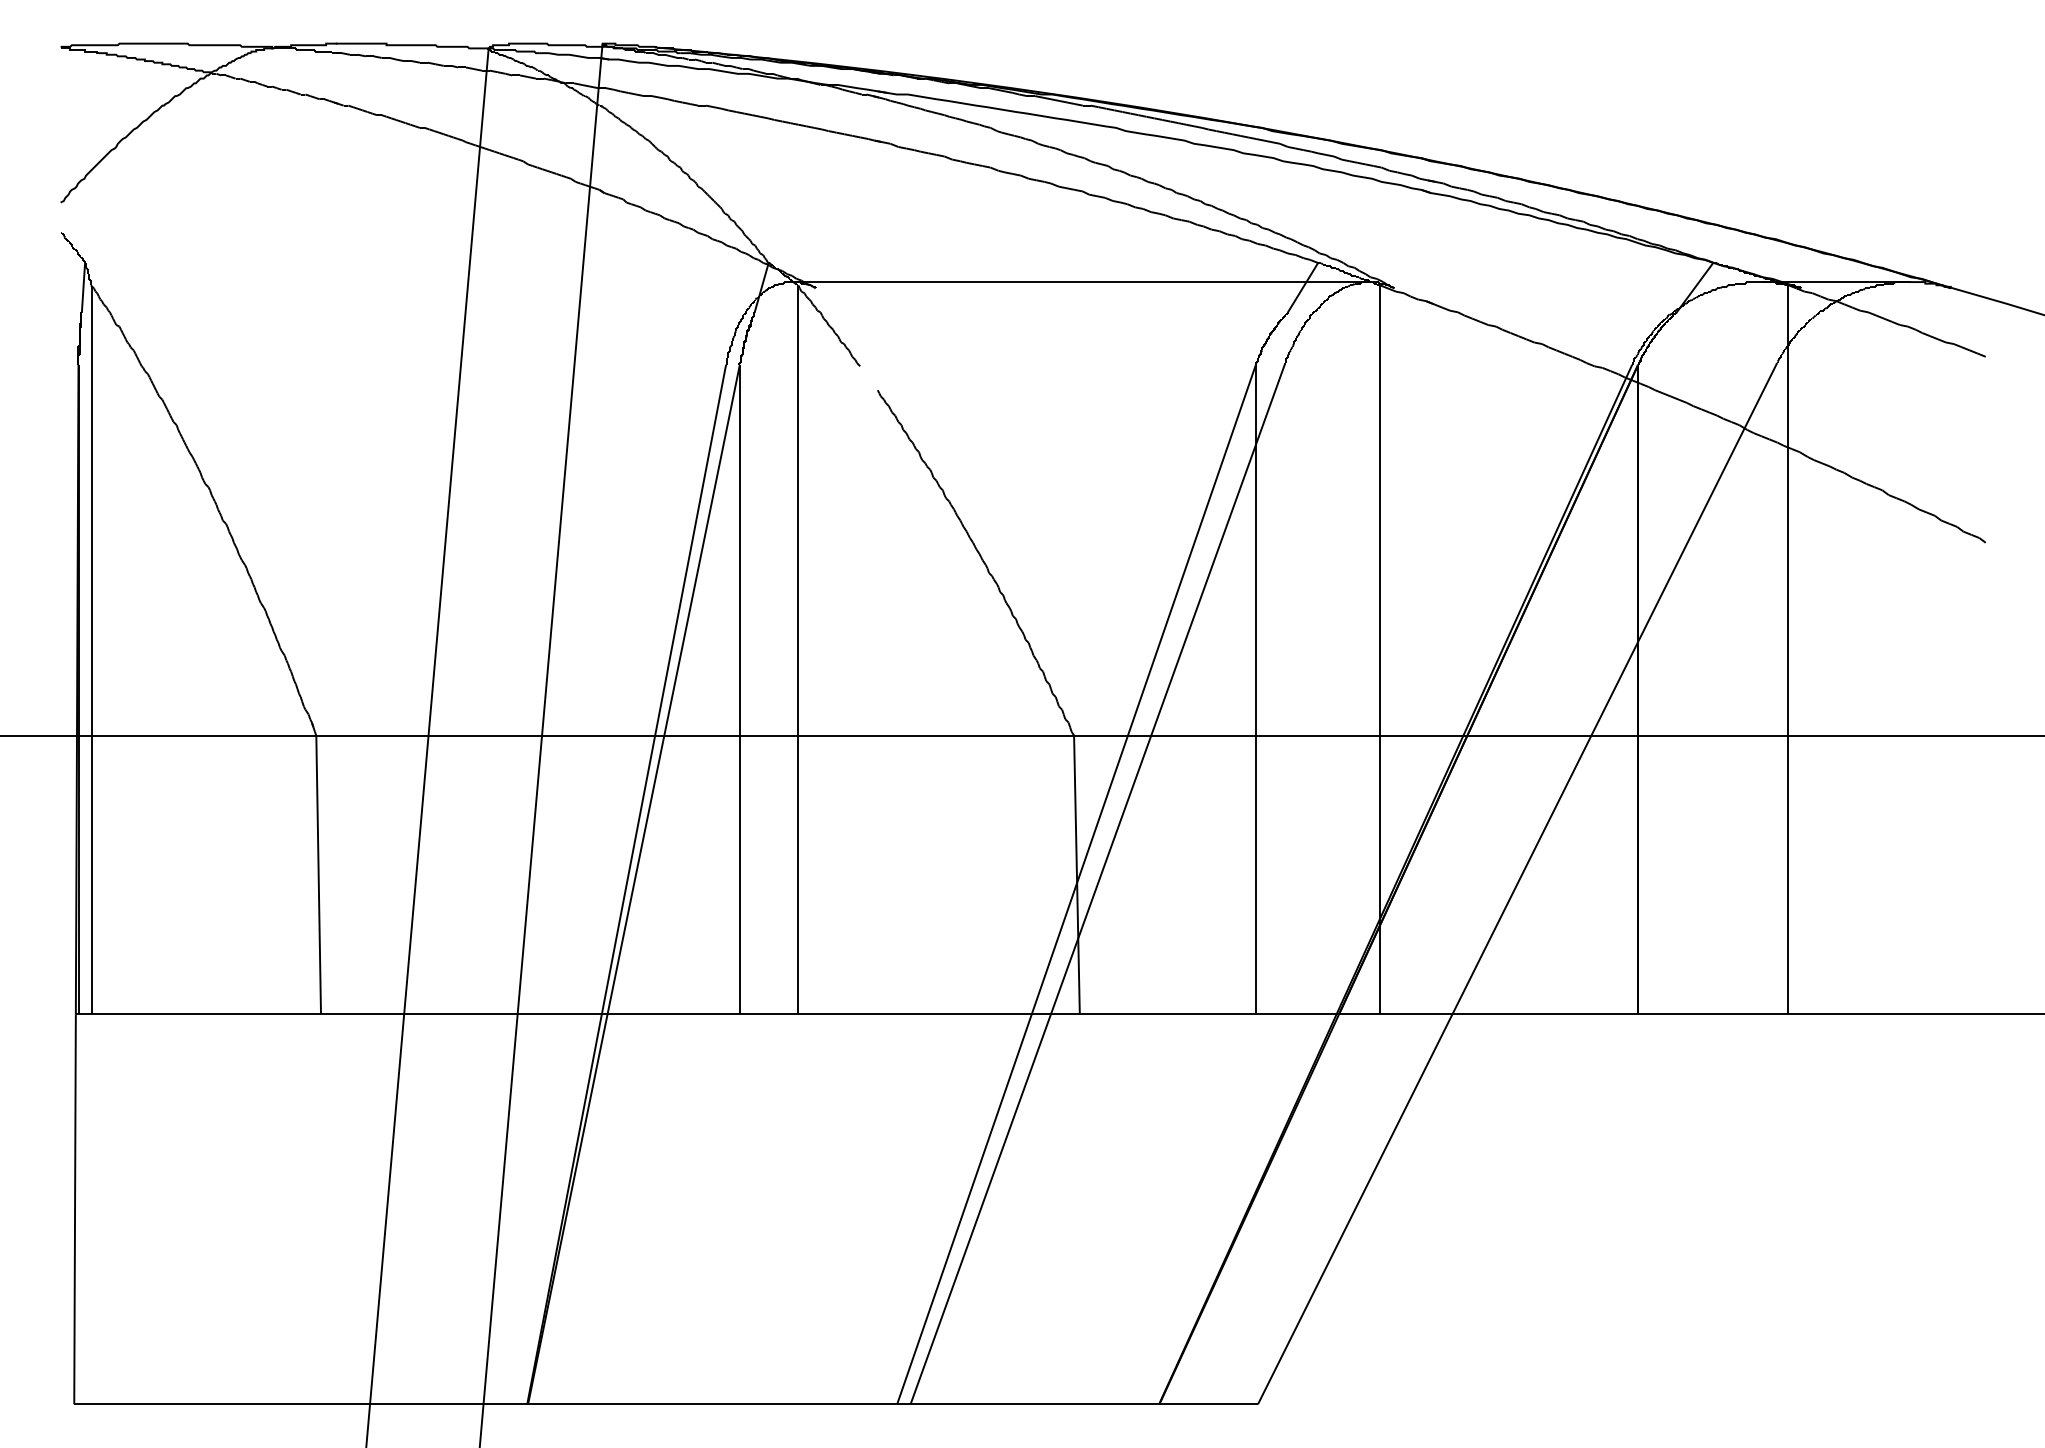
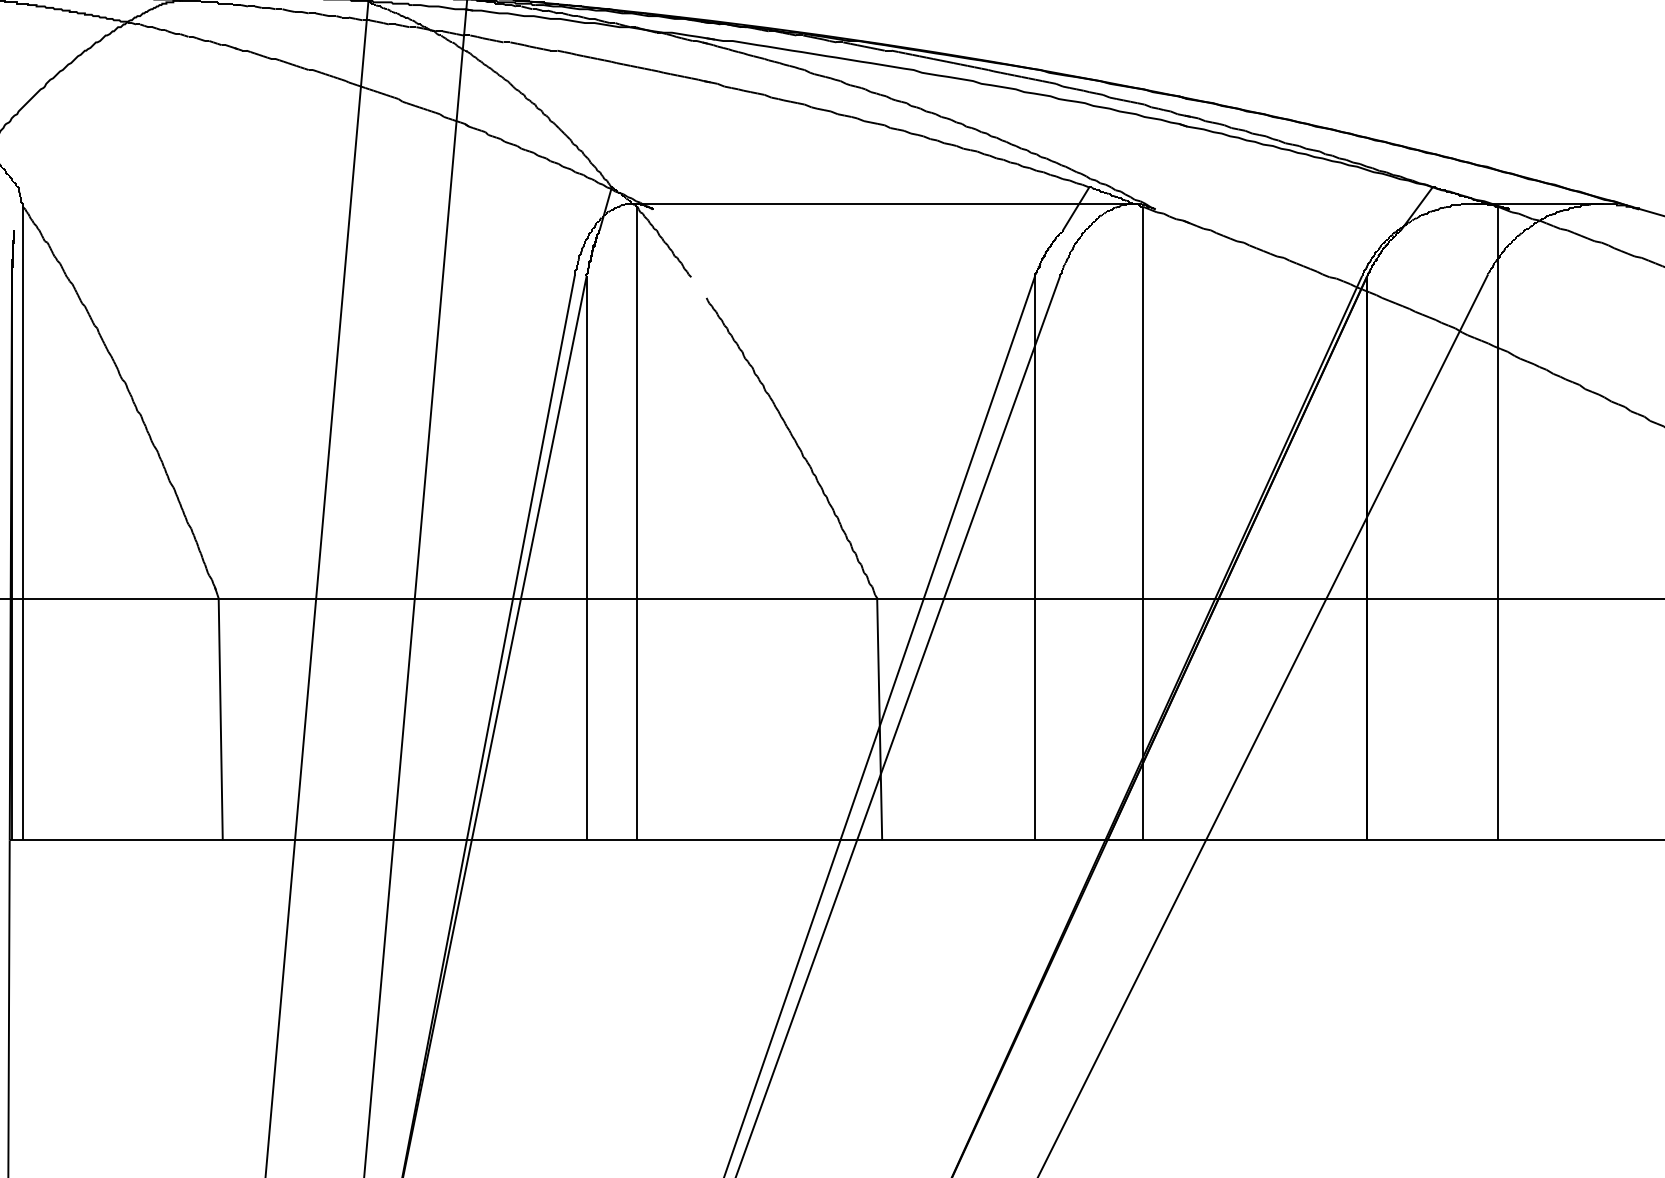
line: (83, 287) -> (16, 208), removed

